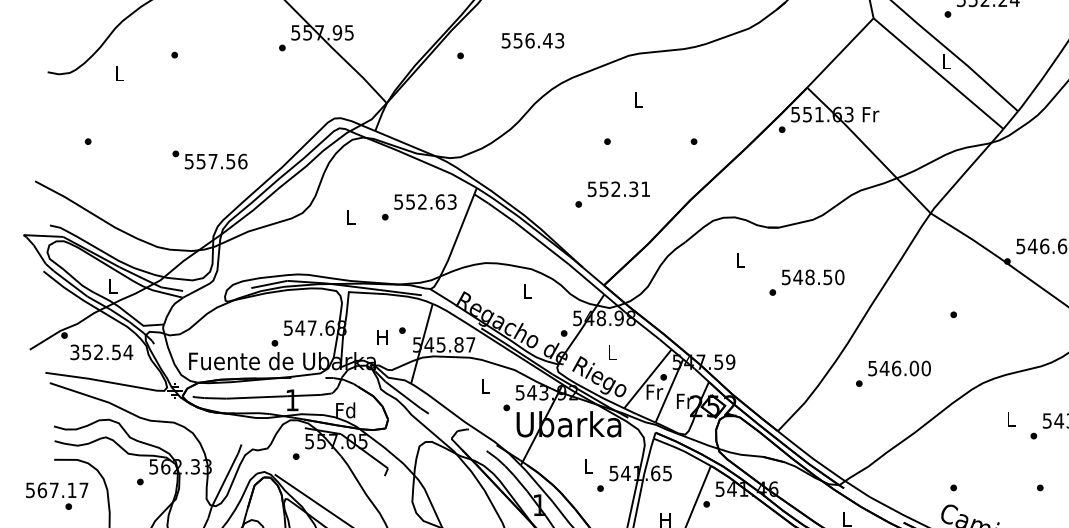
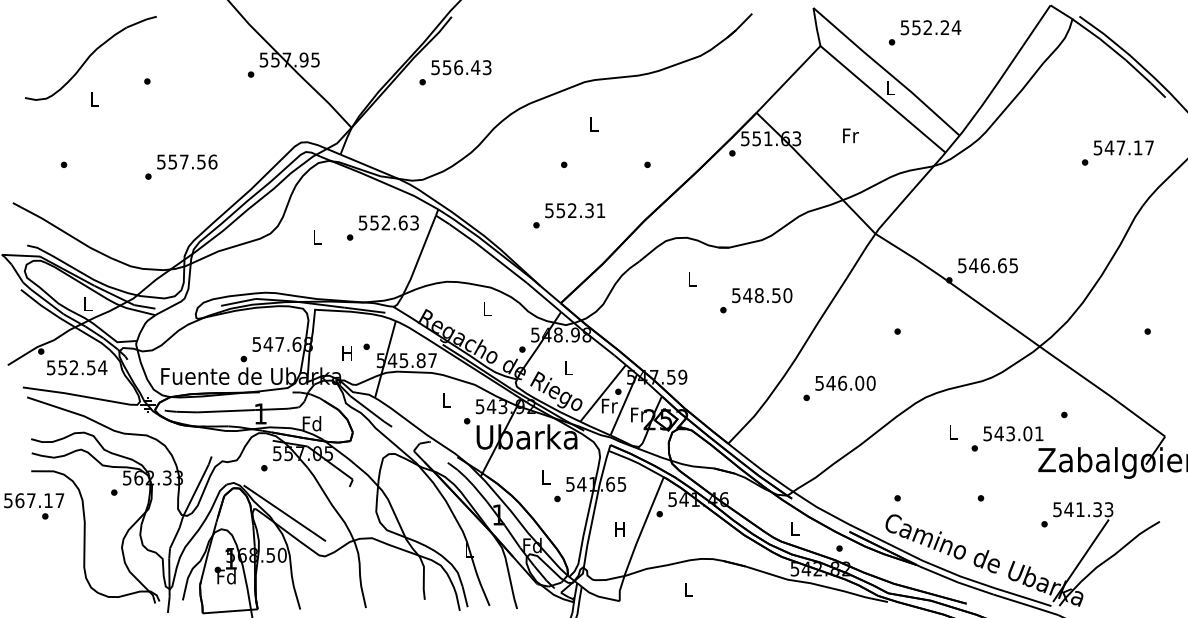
text: (533, 40) -> (461, 67), moved
text: (870, 114) -> (850, 135), moved
text: (216, 161) -> (187, 161), moved
text: (75, 352) -> (51, 367), 352.54 -> 552.54

